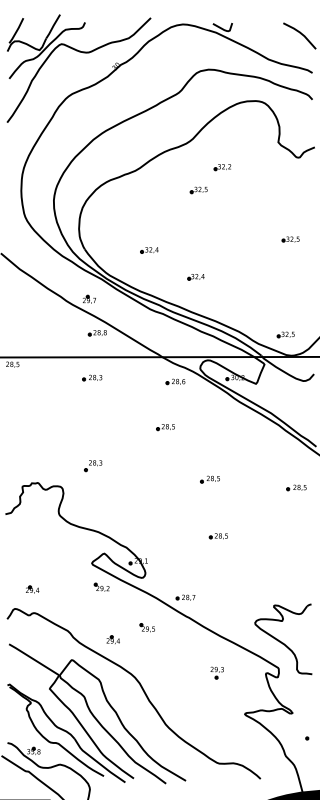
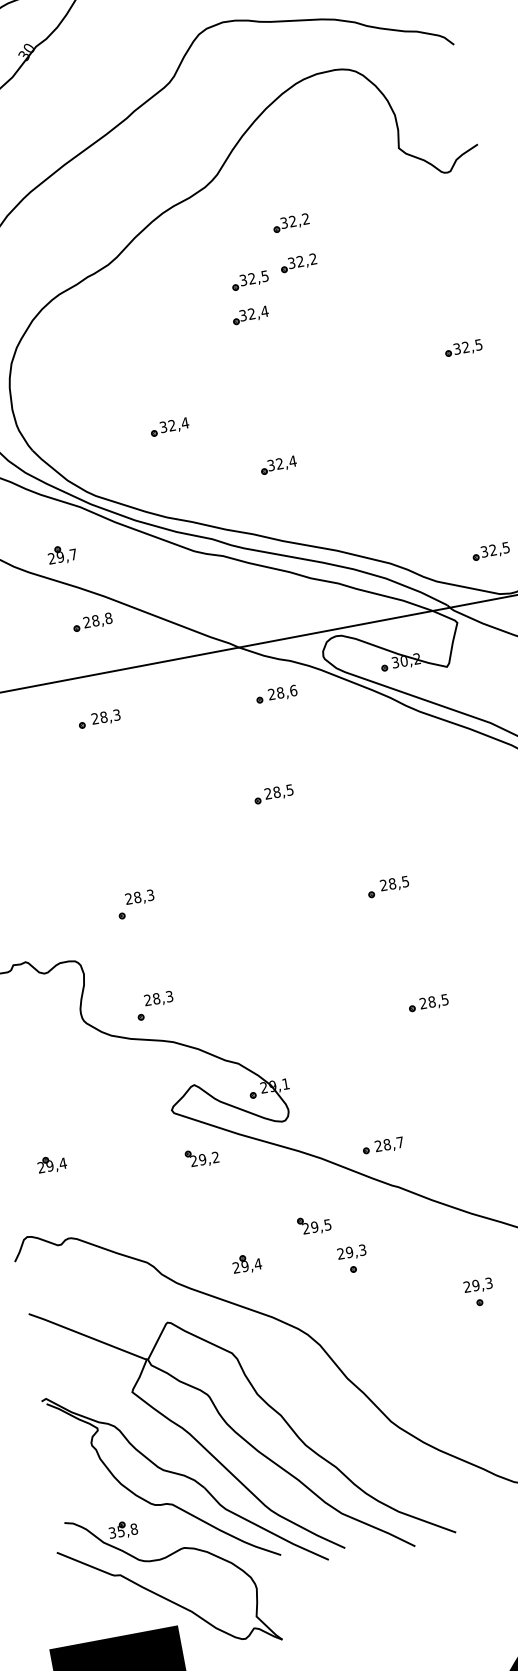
part: (222, 186) -> (298, 263), added
part: (195, 206) -> (249, 316), added
part: (93, 514) -> (155, 1006), added
part: (32, 589) -> (51, 1163), moved
part: (161, 646) -> (351, 1258), added

